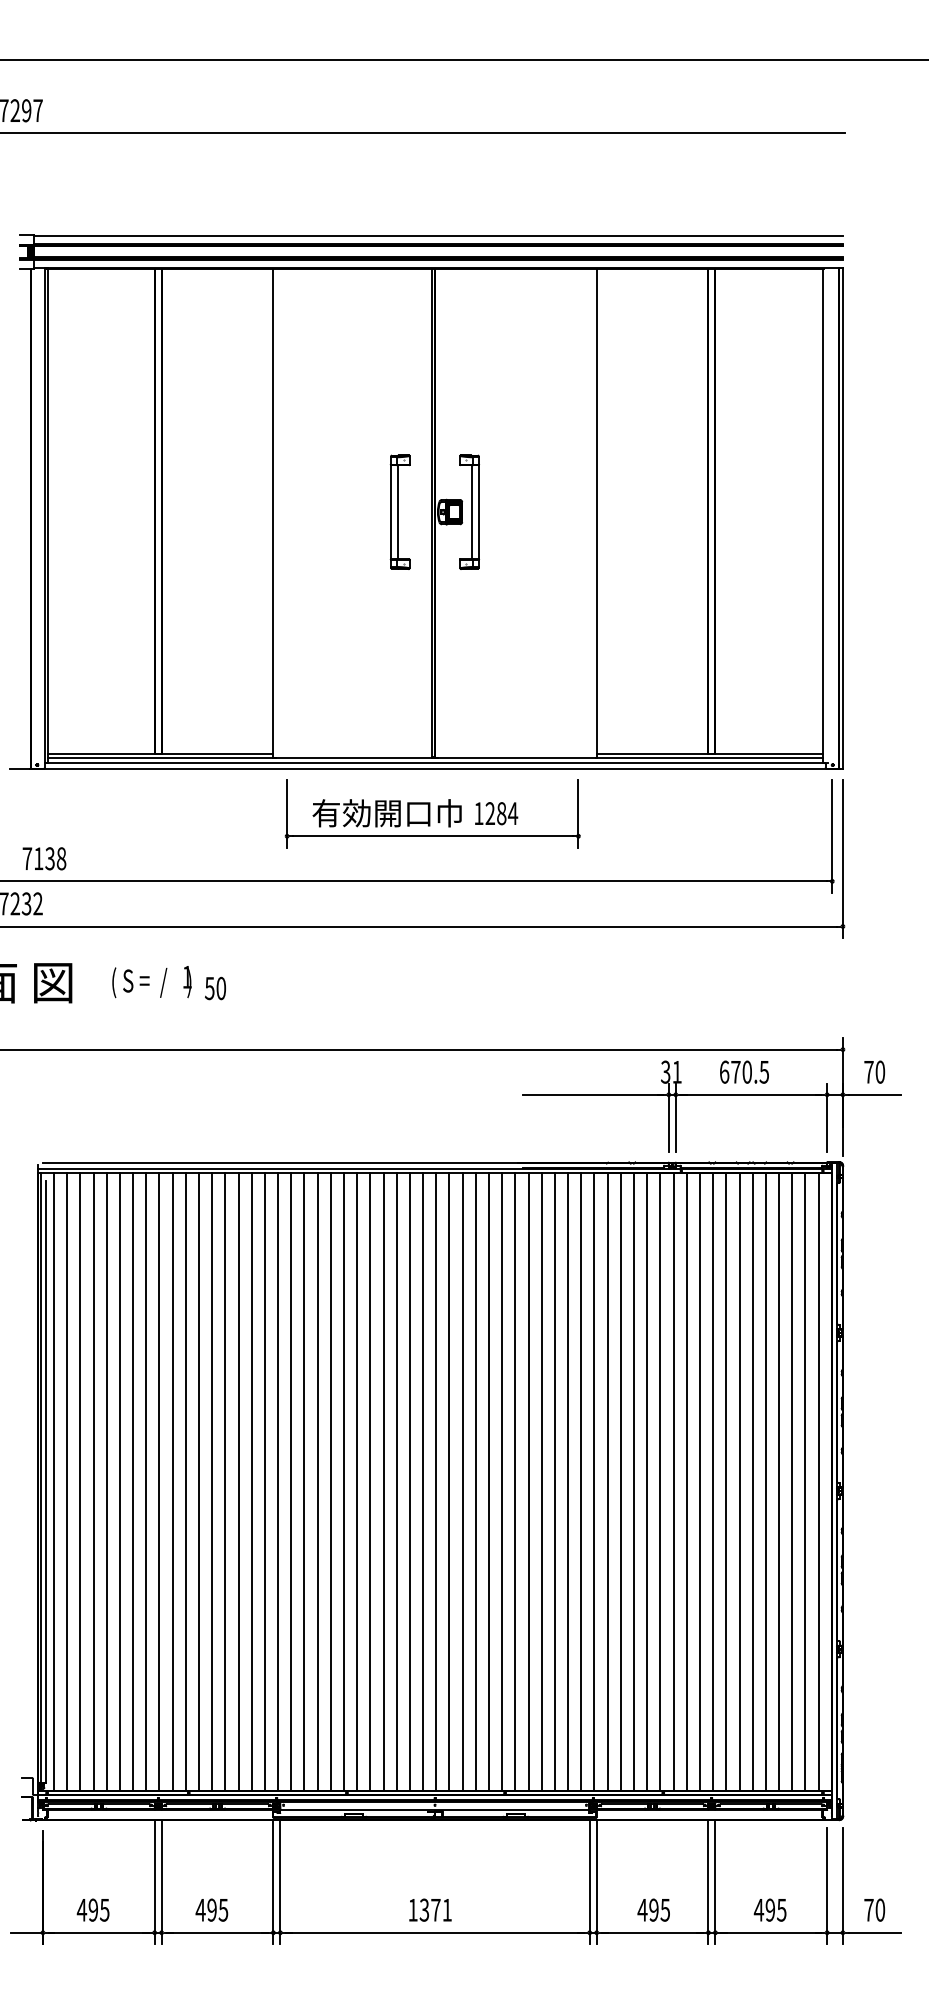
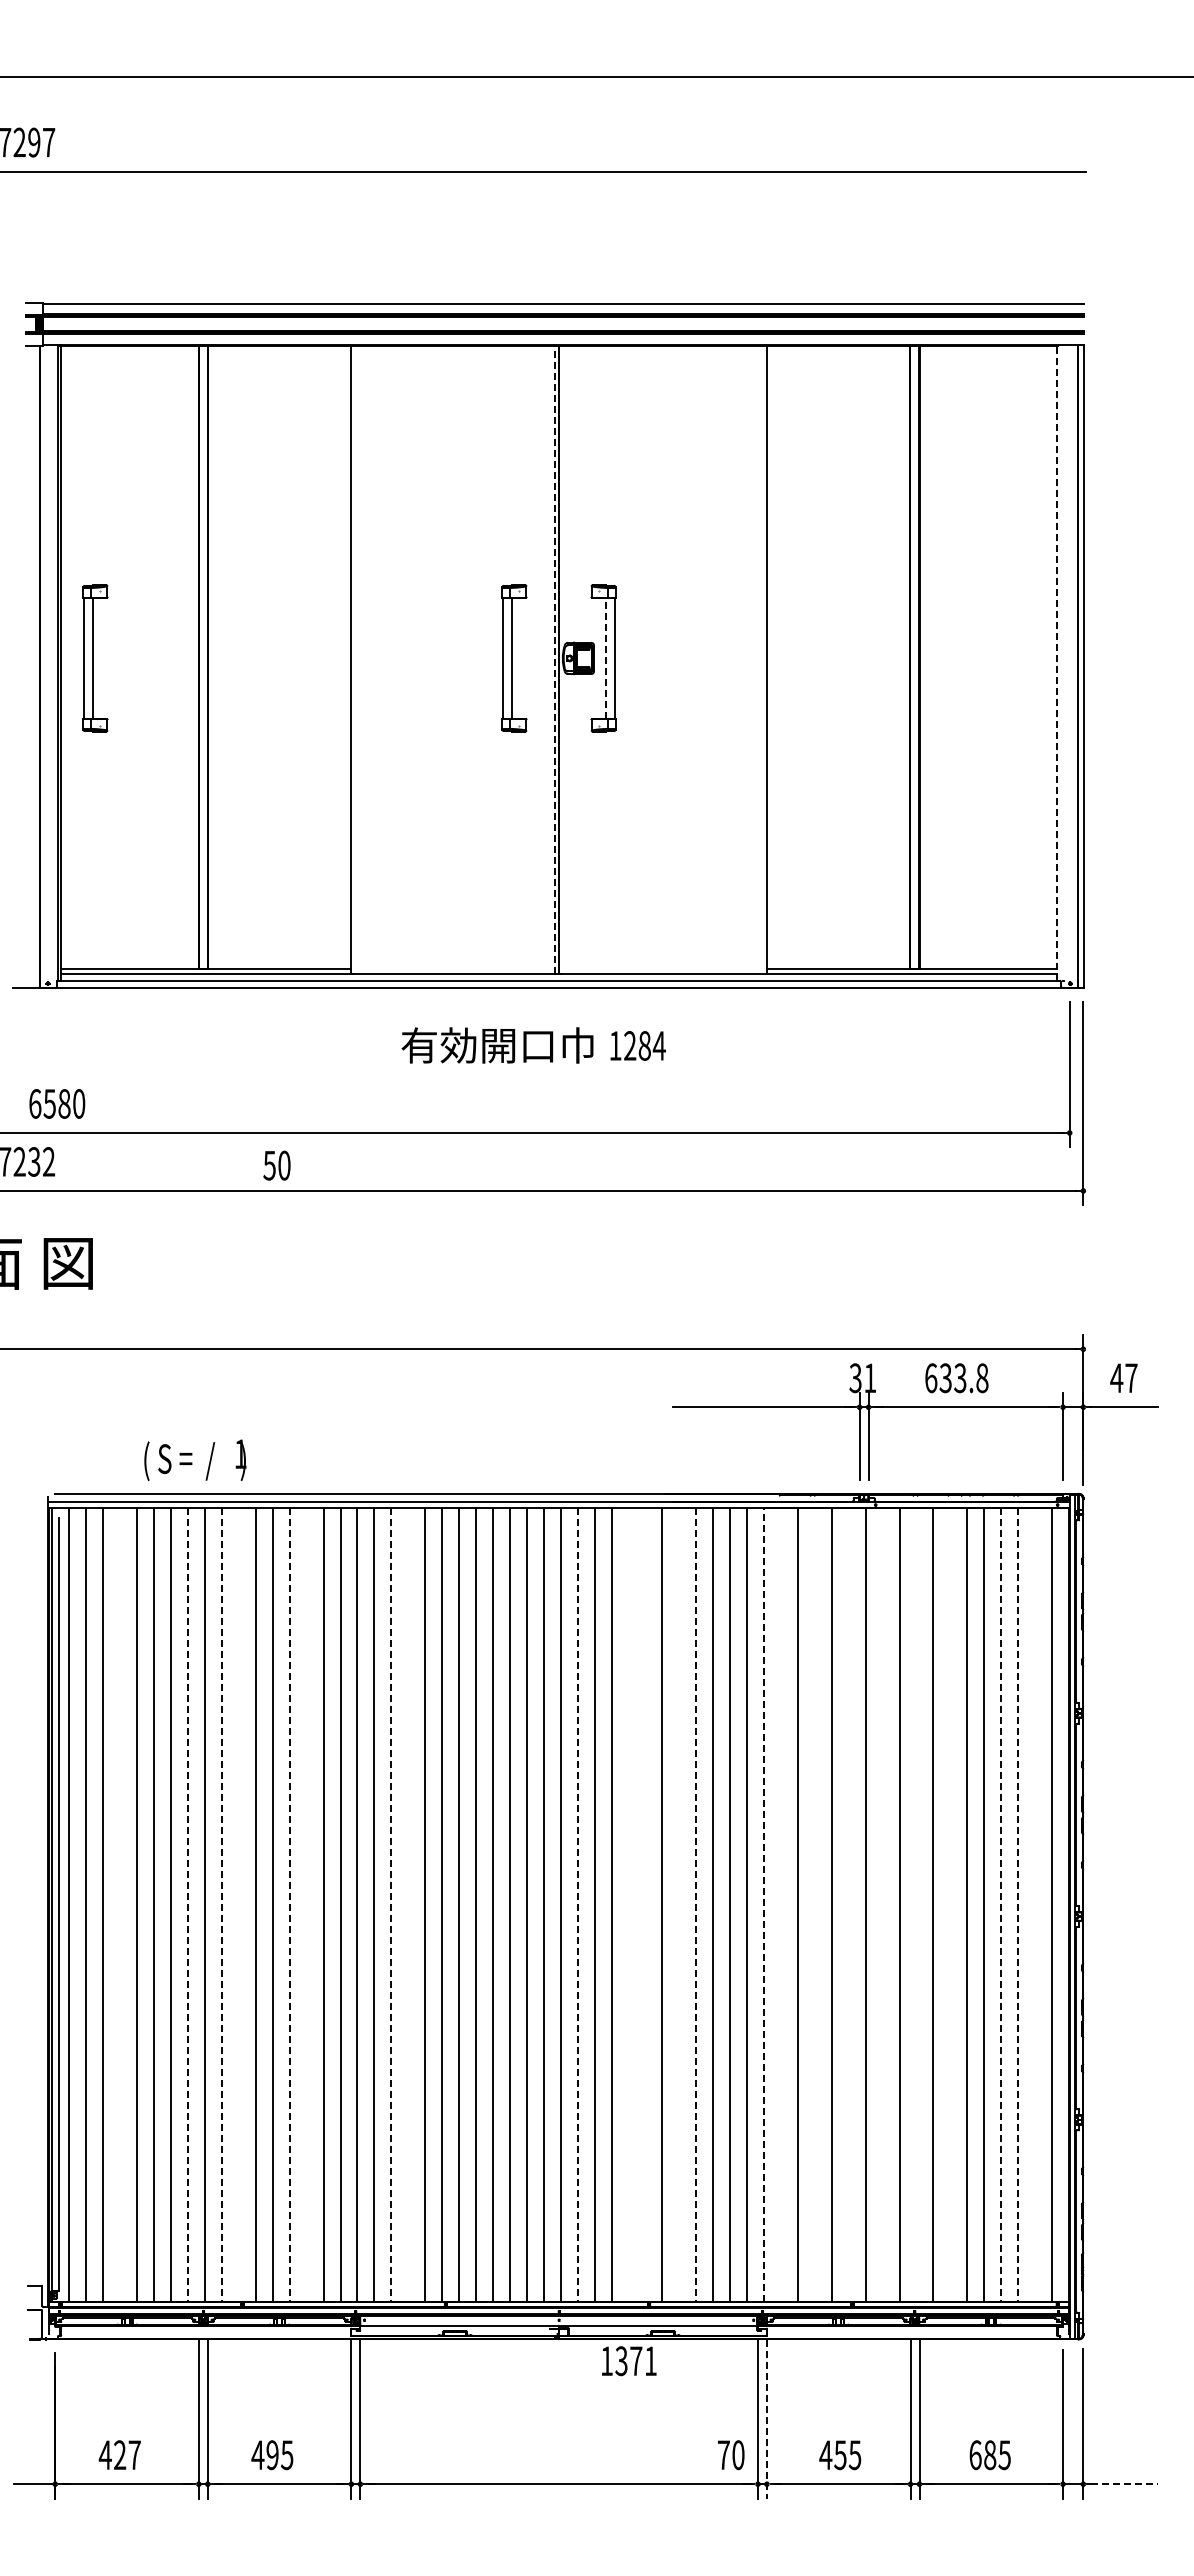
part: (74, 512) -> (95, 658), added
line: (431, 512) -> (554, 659), solid -> dashed
line: (471, 512) -> (606, 658), solid -> dashed
line: (822, 515) -> (1057, 662), solid -> dashed
part: (432, 835) -> (556, 1074), removed
text: (44, 858) -> (57, 1103), 7138 -> 6580
text: (152, 982) -> (195, 1460), moved
text: (215, 988) -> (276, 1165), moved
text: (749, 1072) -> (963, 1378), 670.5 -> 633.8
text: (874, 1072) -> (1123, 1378), 70 -> 47
line: (93, 1481) -> (120, 1904), removed
line: (146, 1481) -> (188, 1904), solid -> dashed
line: (172, 1481) -> (221, 1904), solid -> dashed
line: (185, 1481) -> (238, 1904), removed
line: (225, 1481) -> (289, 1904), solid -> dashed
line: (238, 1481) -> (306, 1904), removed
line: (304, 1481) -> (391, 1904), solid -> dashed
line: (317, 1481) -> (408, 1904), removed
line: (449, 1481) -> (577, 1904), solid -> dashed
line: (489, 1481) -> (628, 1904), removed
line: (502, 1481) -> (645, 1904), removed
line: (528, 1481) -> (679, 1904), removed
line: (541, 1481) -> (696, 1904), solid -> dashed
line: (594, 1481) -> (763, 1904), solid -> dashed
line: (607, 1481) -> (780, 1904), removed
line: (633, 1481) -> (814, 1904), removed
line: (660, 1481) -> (848, 1904), removed
line: (686, 1481) -> (882, 1904), removed
line: (713, 1481) -> (916, 1904), removed
line: (739, 1481) -> (950, 1904), removed
line: (779, 1481) -> (1001, 1904), solid -> dashed
line: (792, 1481) -> (1018, 1904), solid -> dashed
line: (805, 1481) -> (1035, 1904), removed
line: (596, 1882) -> (766, 2419), solid -> dashed
text: (99, 1910) -> (127, 2455), 495 -> 427
text: (430, 1910) -> (629, 2361), moved
text: (653, 1910) -> (840, 2455), 495 -> 455
text: (764, 1910) -> (982, 2455), 495 -> 685
text: (874, 1910) -> (731, 2455), moved
line: (874, 1932) -> (1124, 2484), solid -> dashed

